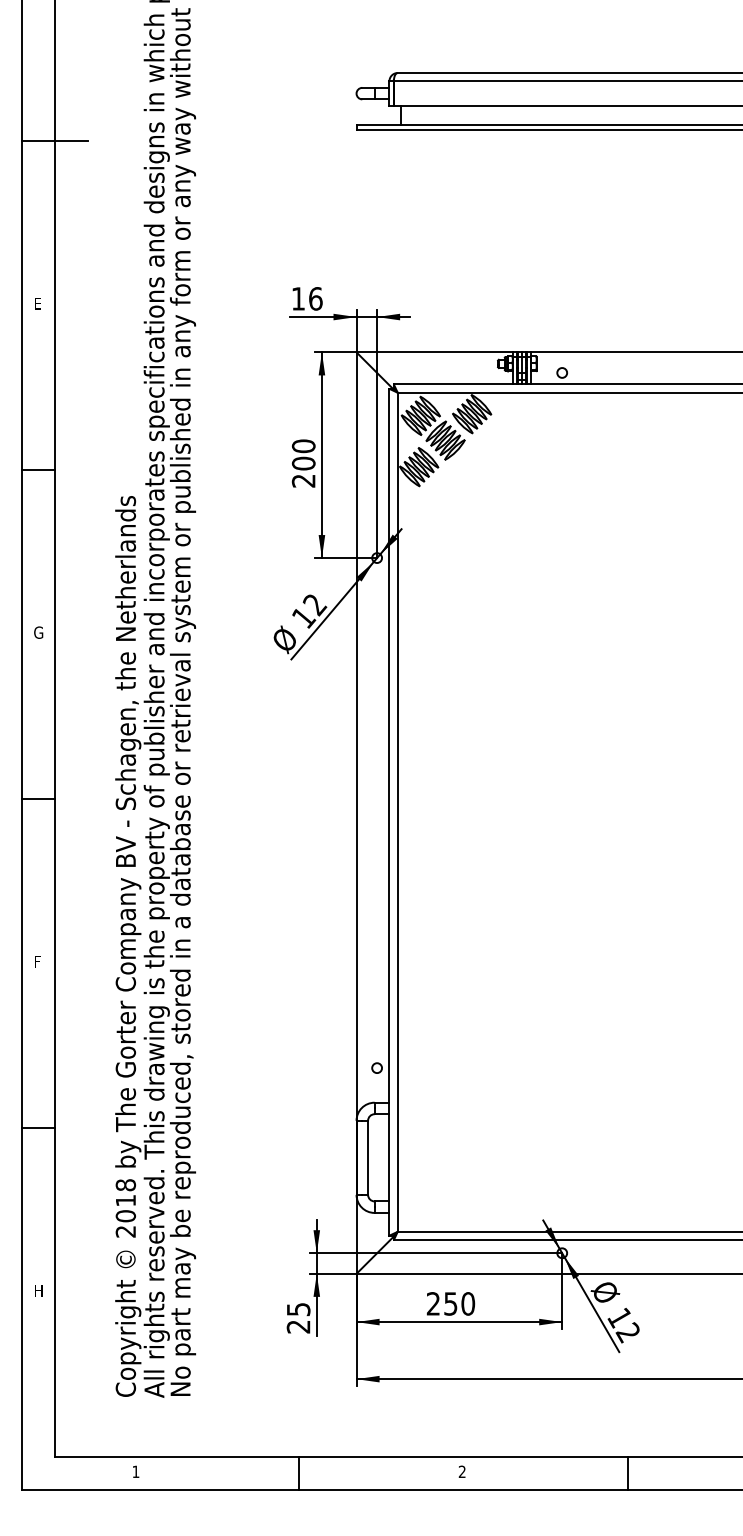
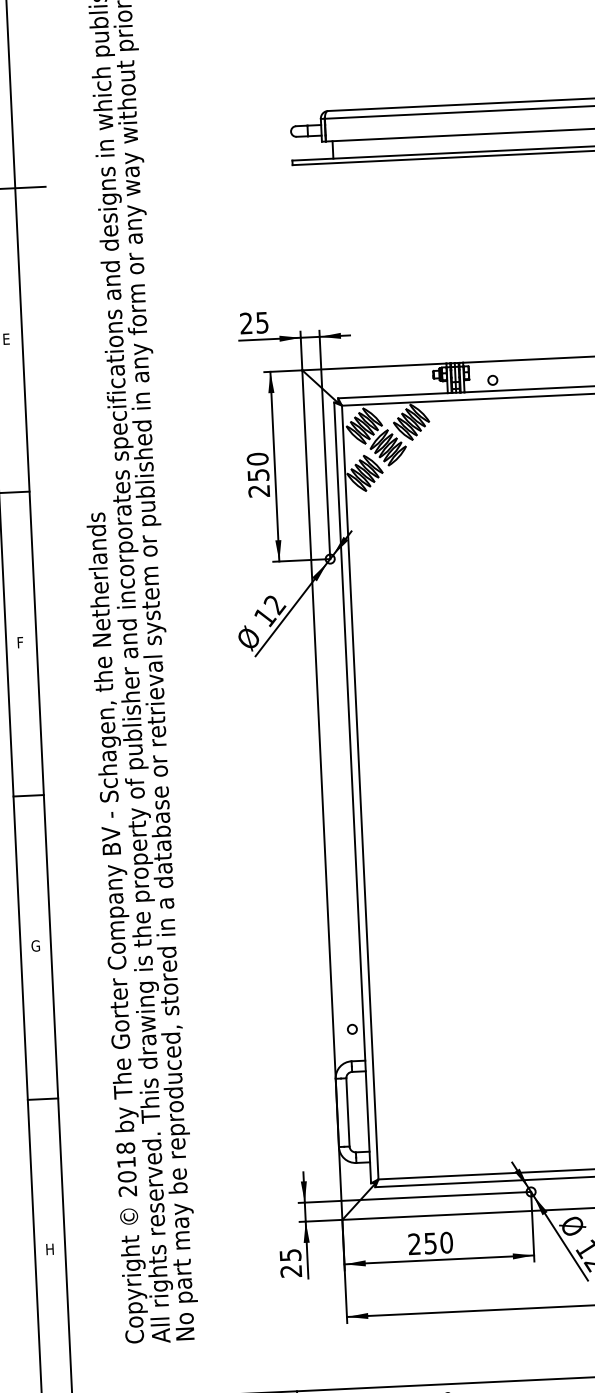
text: (306, 298) -> (253, 322), 16 -> 25
text: (303, 463) -> (258, 475), 200 -> 250
text: (38, 632) -> (21, 642), G -> F
text: (38, 961) -> (35, 945), F -> G

